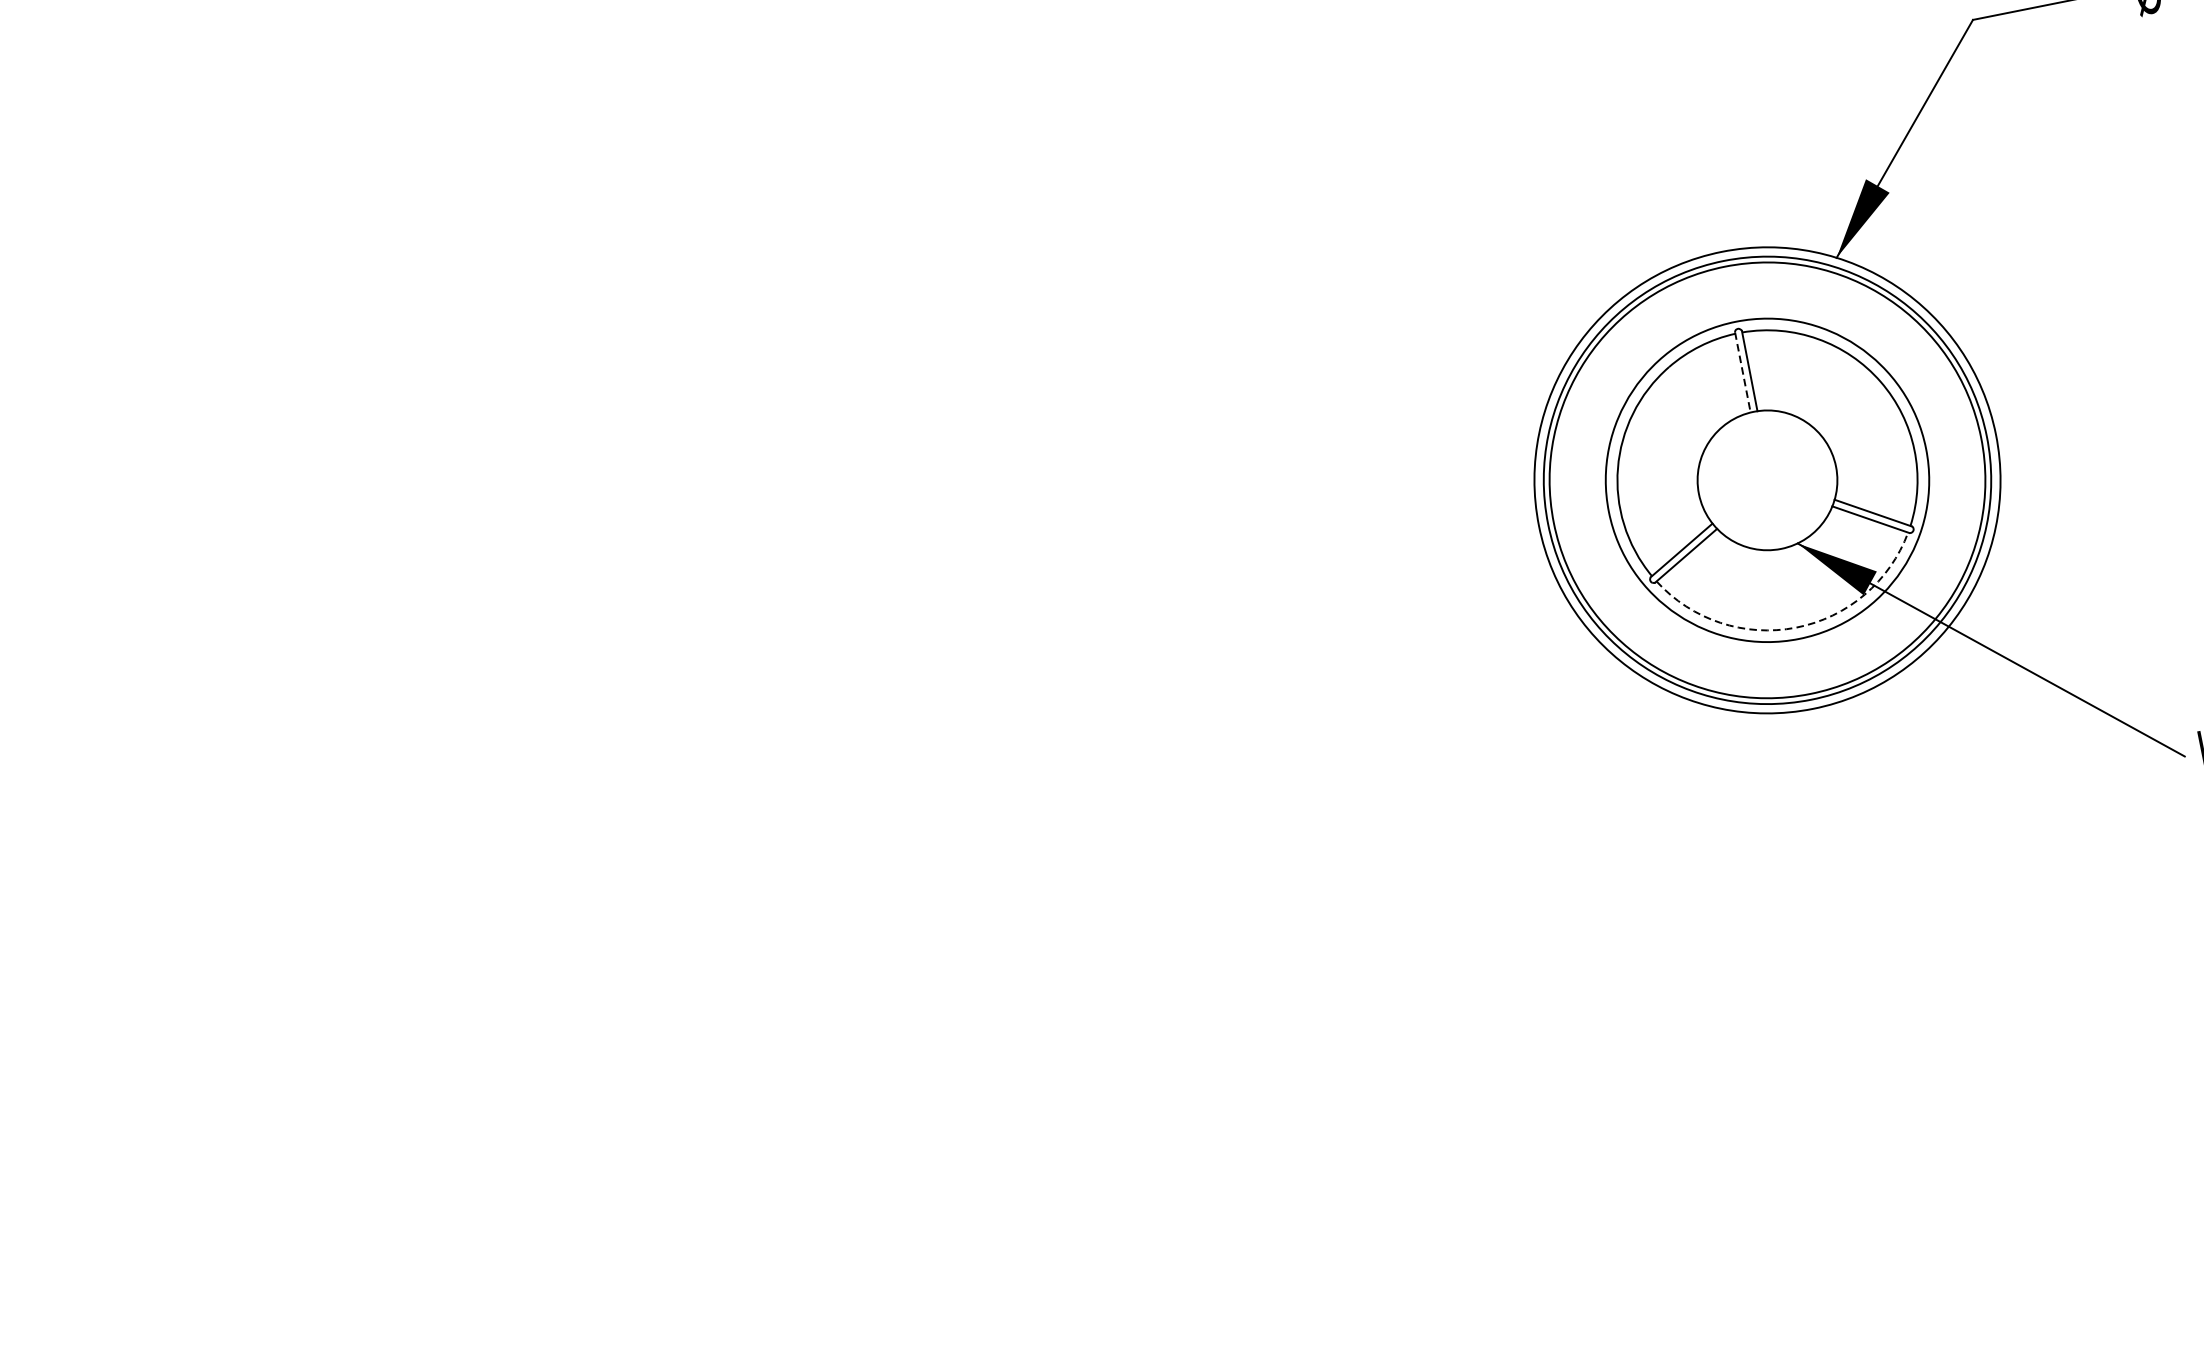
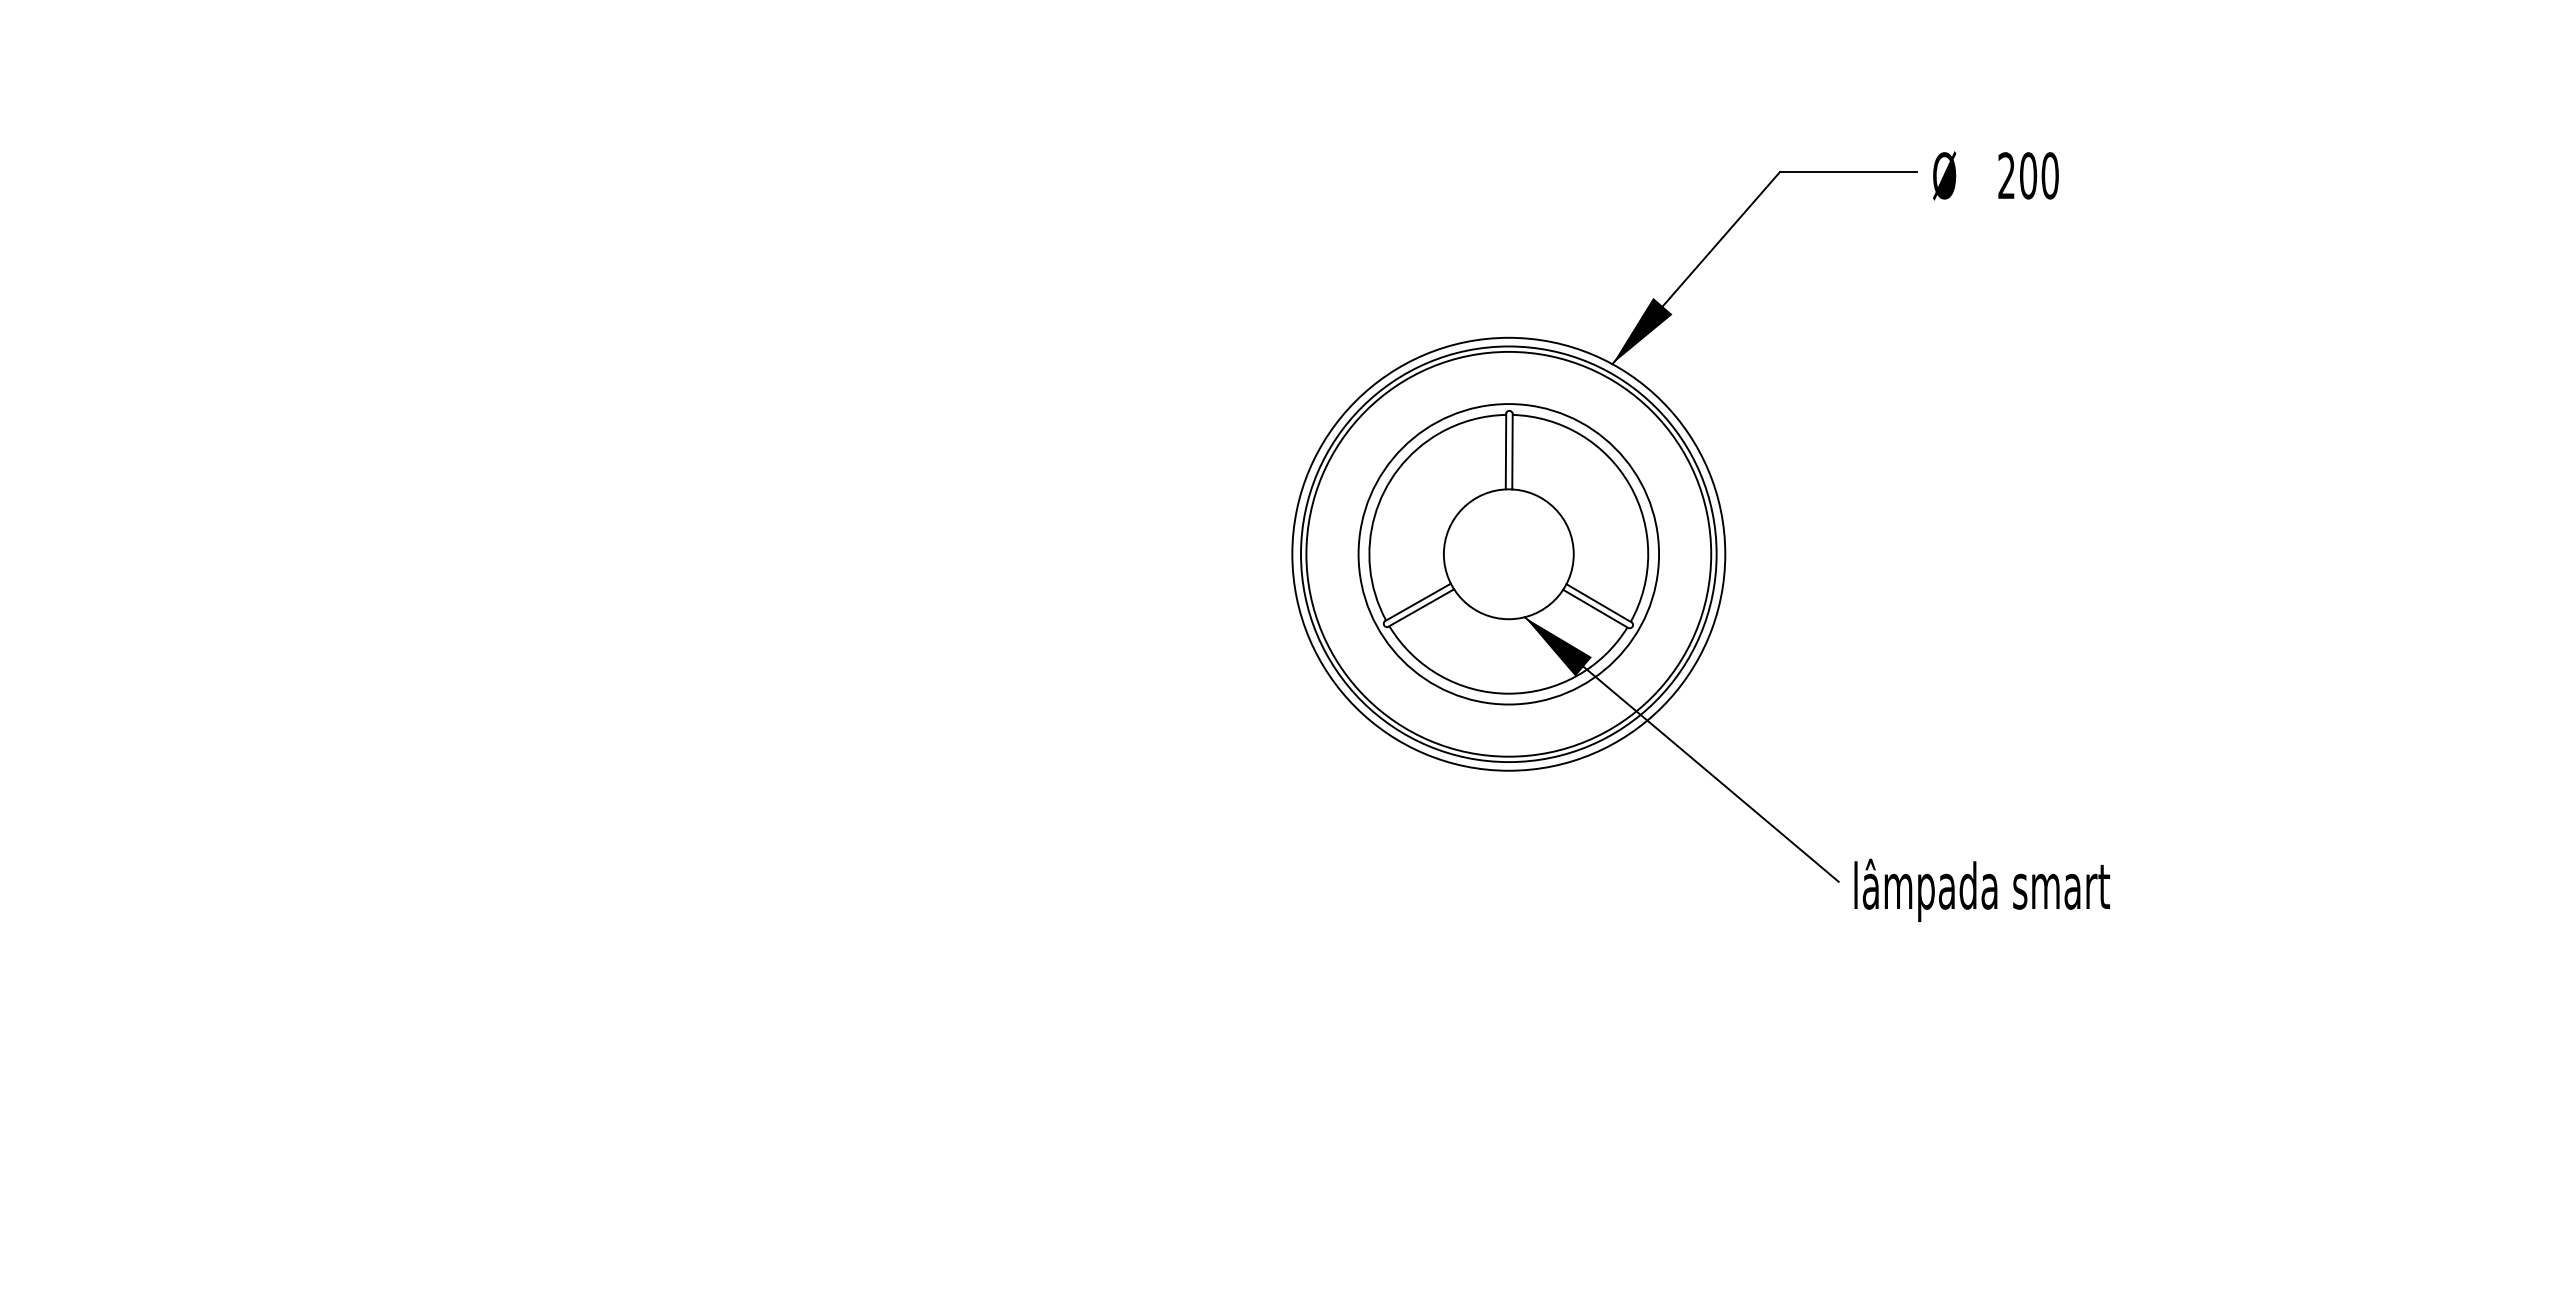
line: (1743, 372) -> (1506, 451), dashed -> solid
arc: (1796, 627) -> (1508, 693), dashed -> solid

